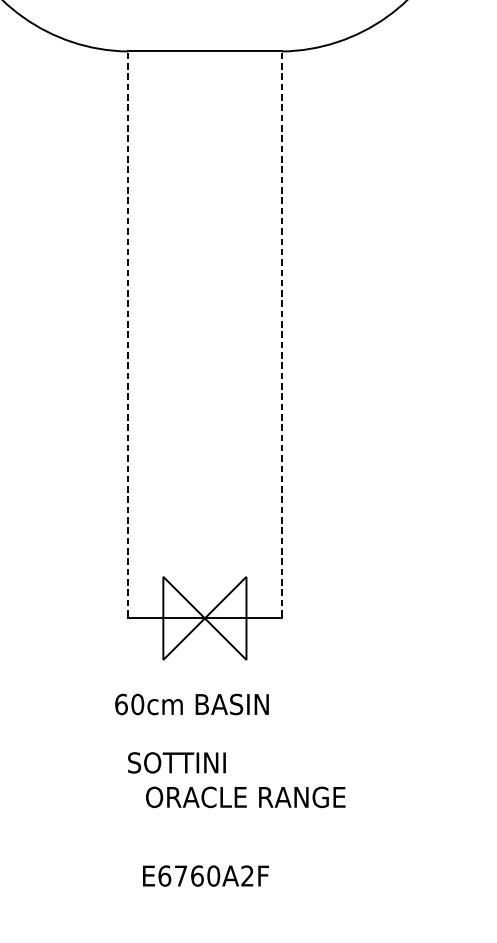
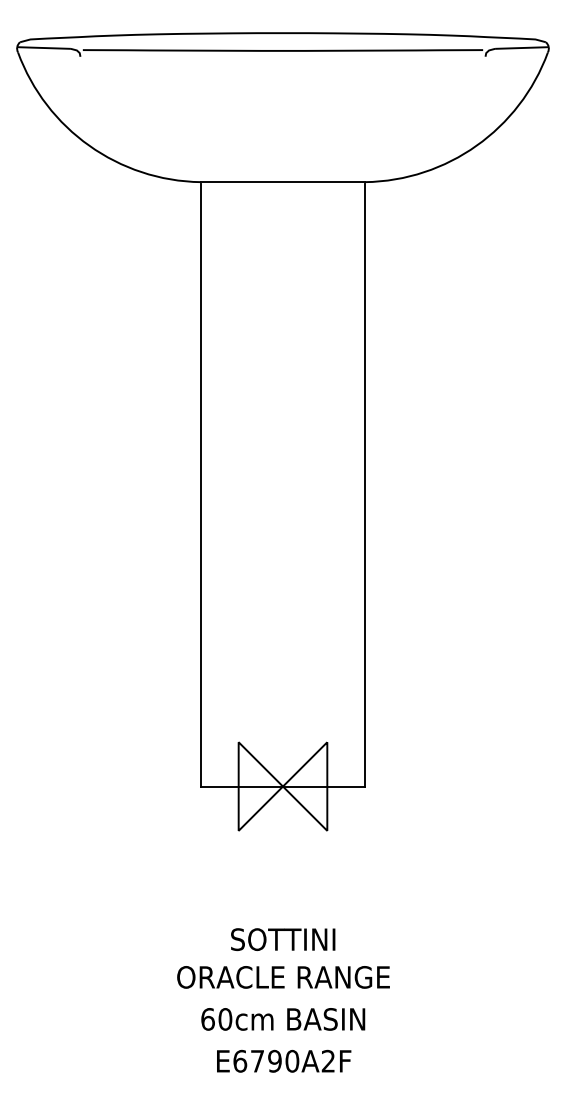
line: (127, 336) -> (200, 485), dashed -> solid
line: (282, 336) -> (365, 485), dashed -> solid
text: (192, 704) -> (283, 1019), moved
text: (177, 762) -> (283, 939), moved
text: (245, 797) -> (283, 977), moved
text: (196, 875) -> (274, 1060), E6760A2F -> E6790A2F

